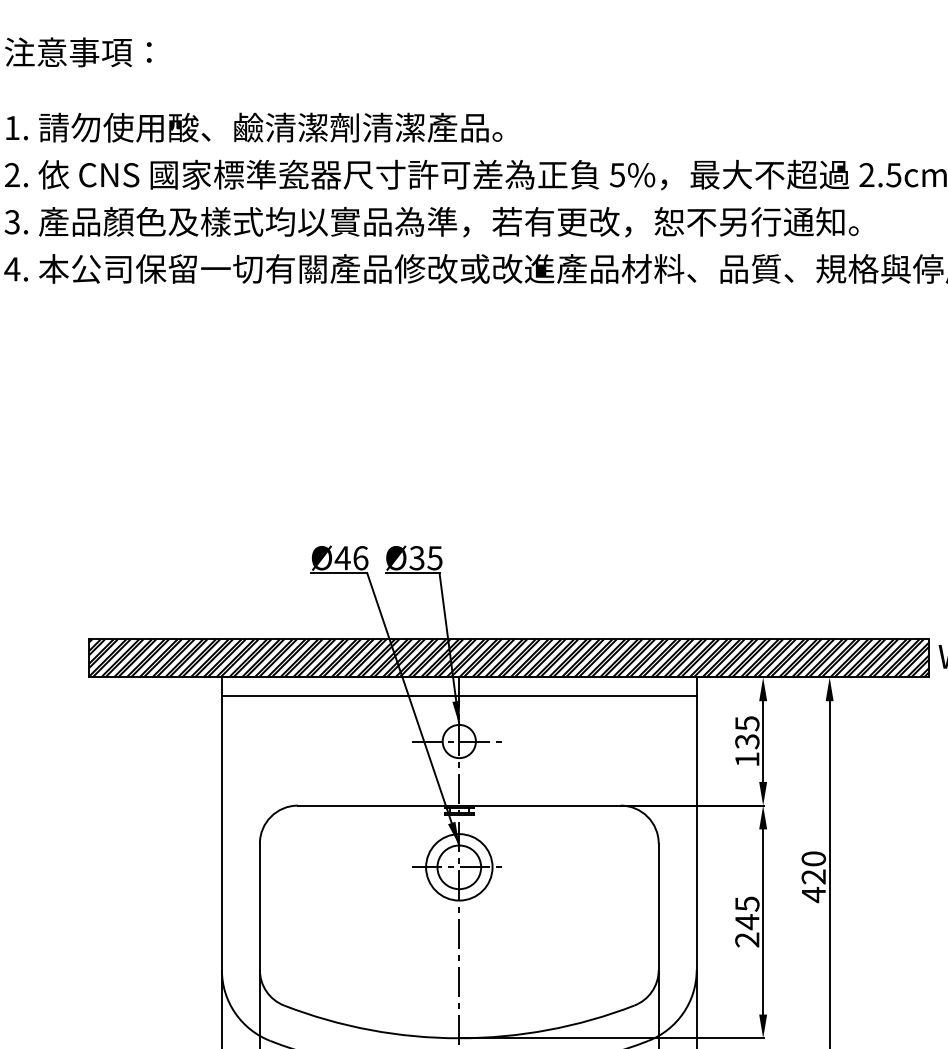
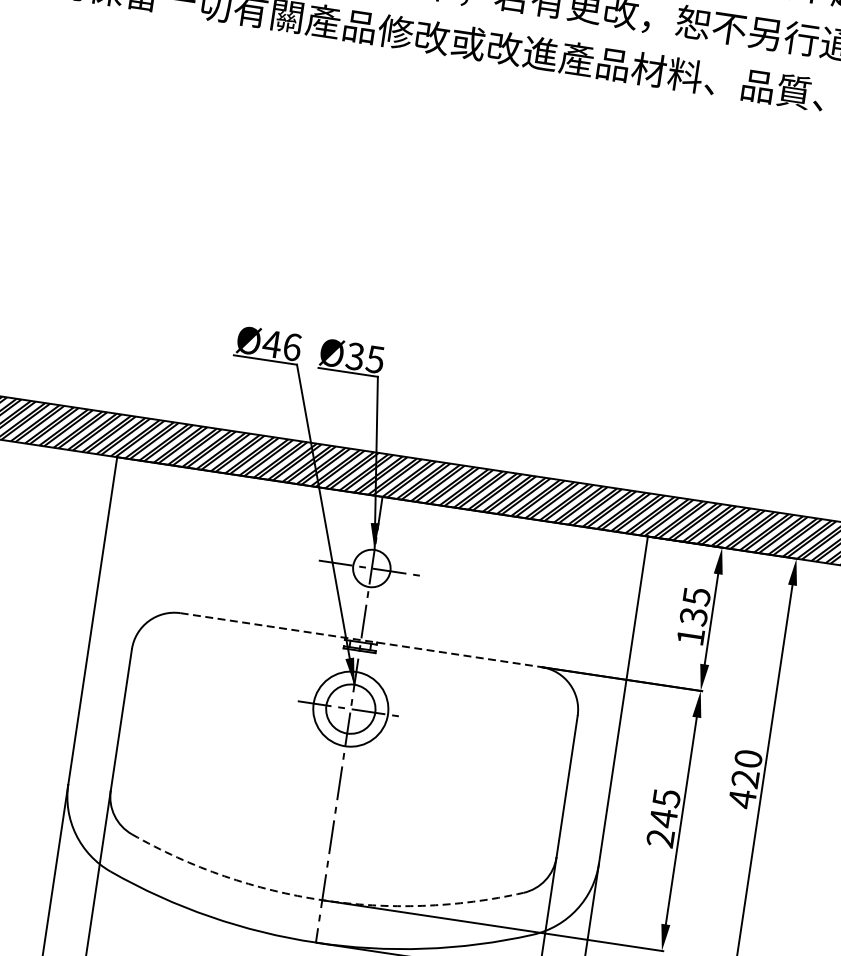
line: (458, 696) -> (378, 518), removed
line: (459, 805) -> (361, 640), solid -> dashed
arc: (459, 1038) -> (322, 900), solid -> dashed

